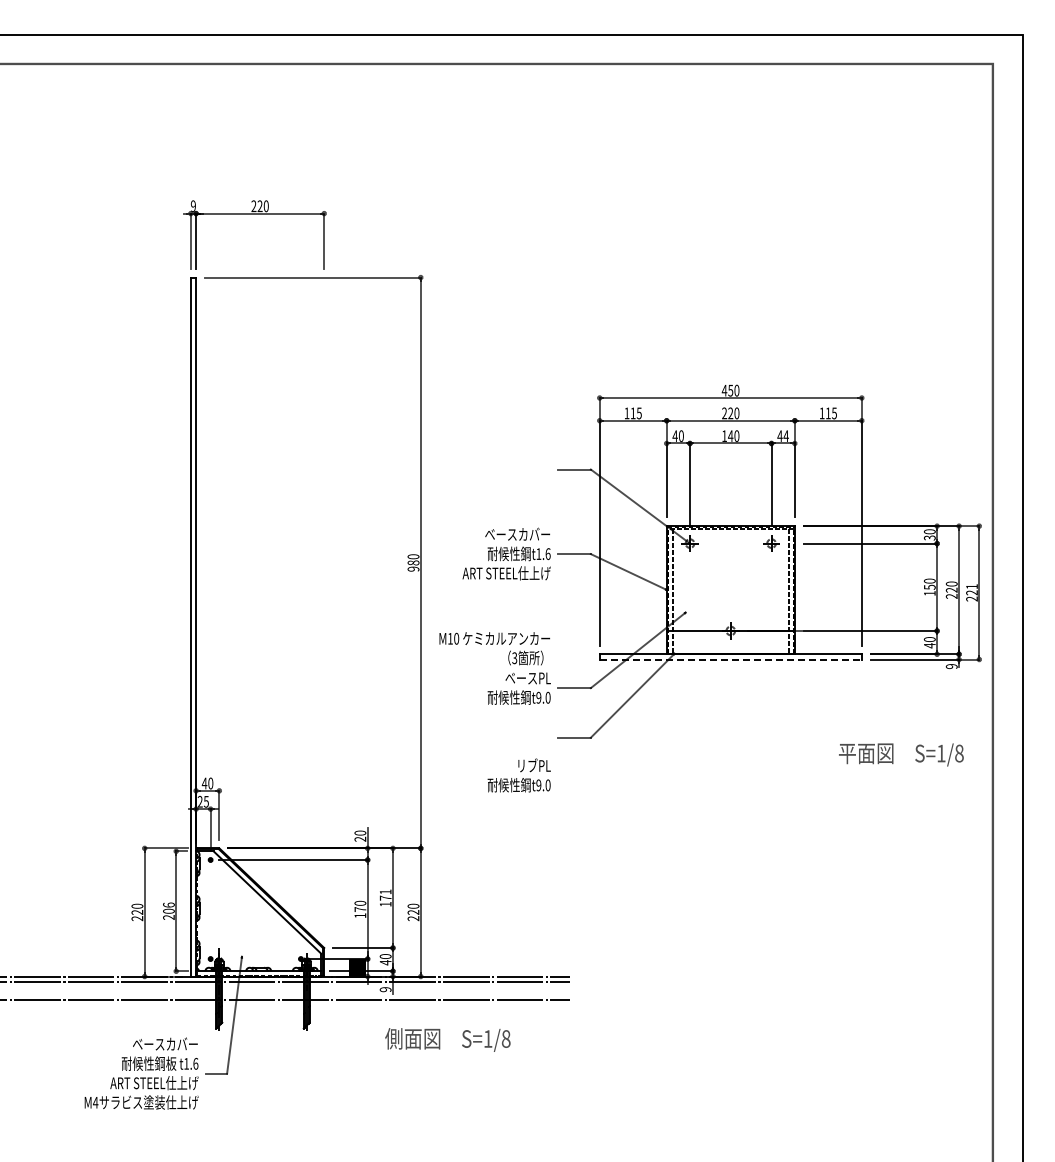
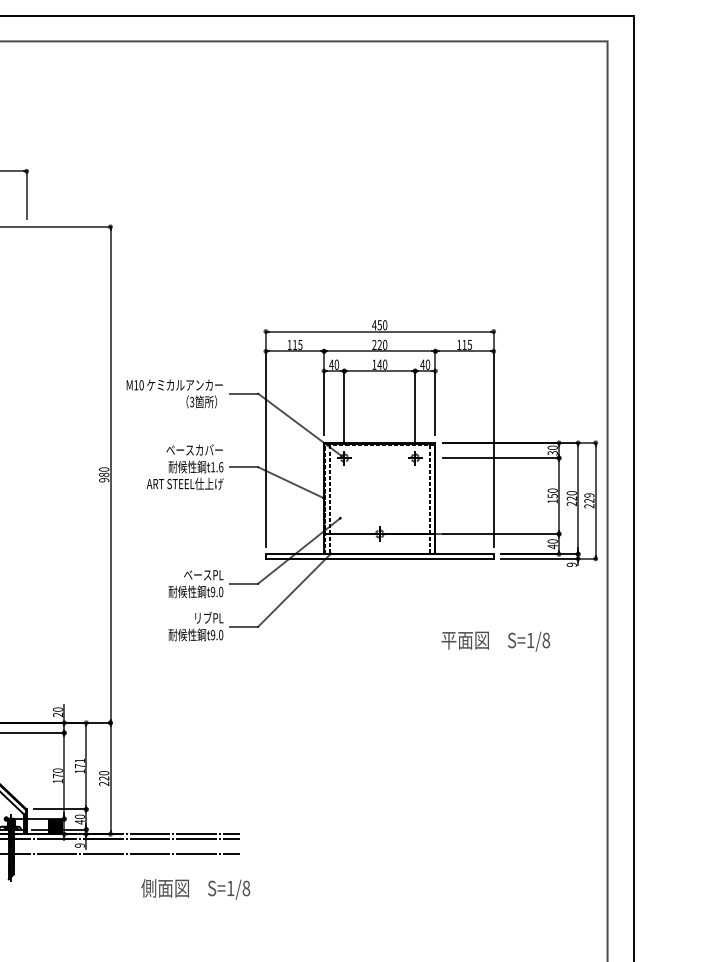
text: (785, 435) -> (427, 364), 44 -> 40
text: (971, 586) -> (588, 495), 221 -> 229
text: (494, 648) -> (174, 393), moved
line: (731, 659) -> (380, 558), dashed -> solid
text: (901, 754) -> (495, 641), moved
text: (518, 775) -> (195, 626), moved
text: (447, 1039) -> (195, 888), moved

